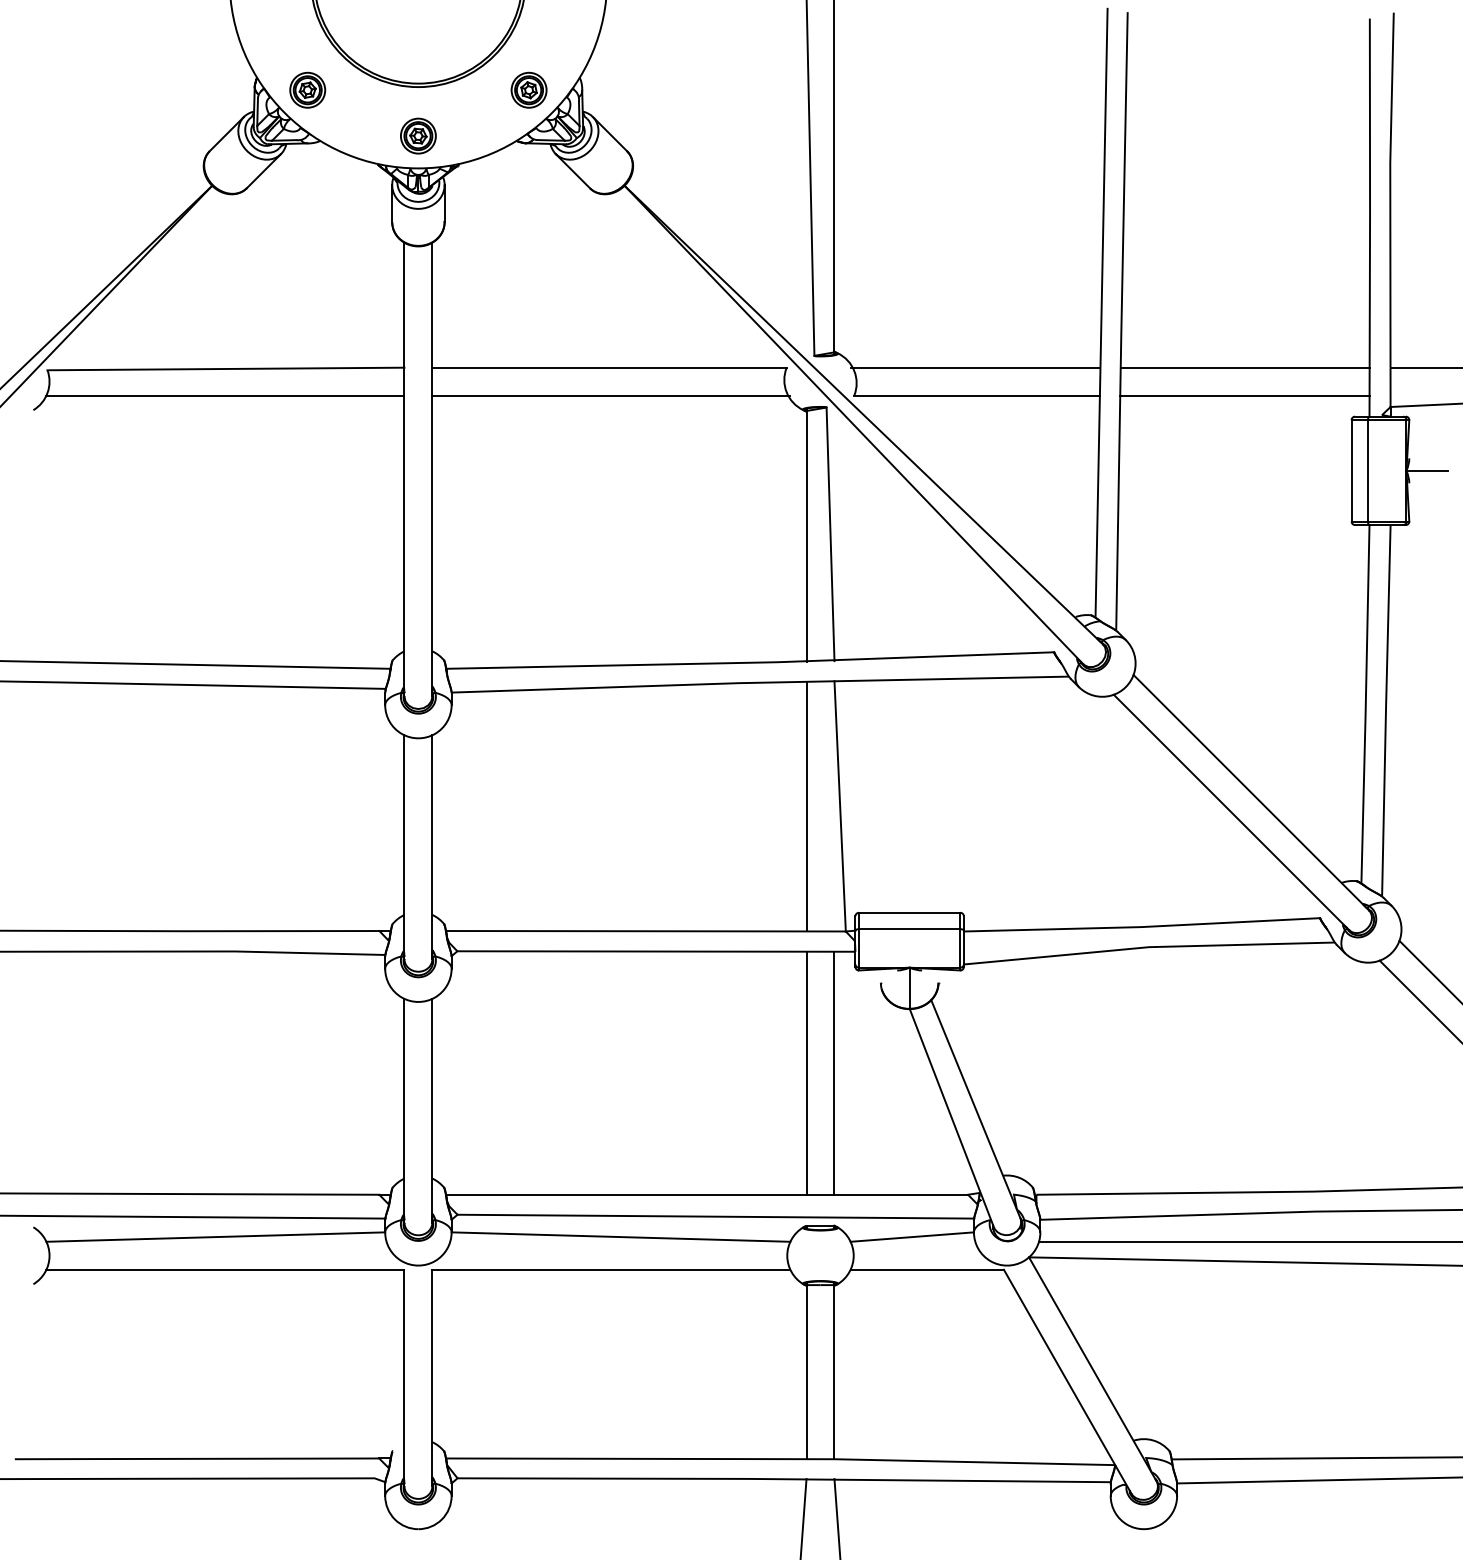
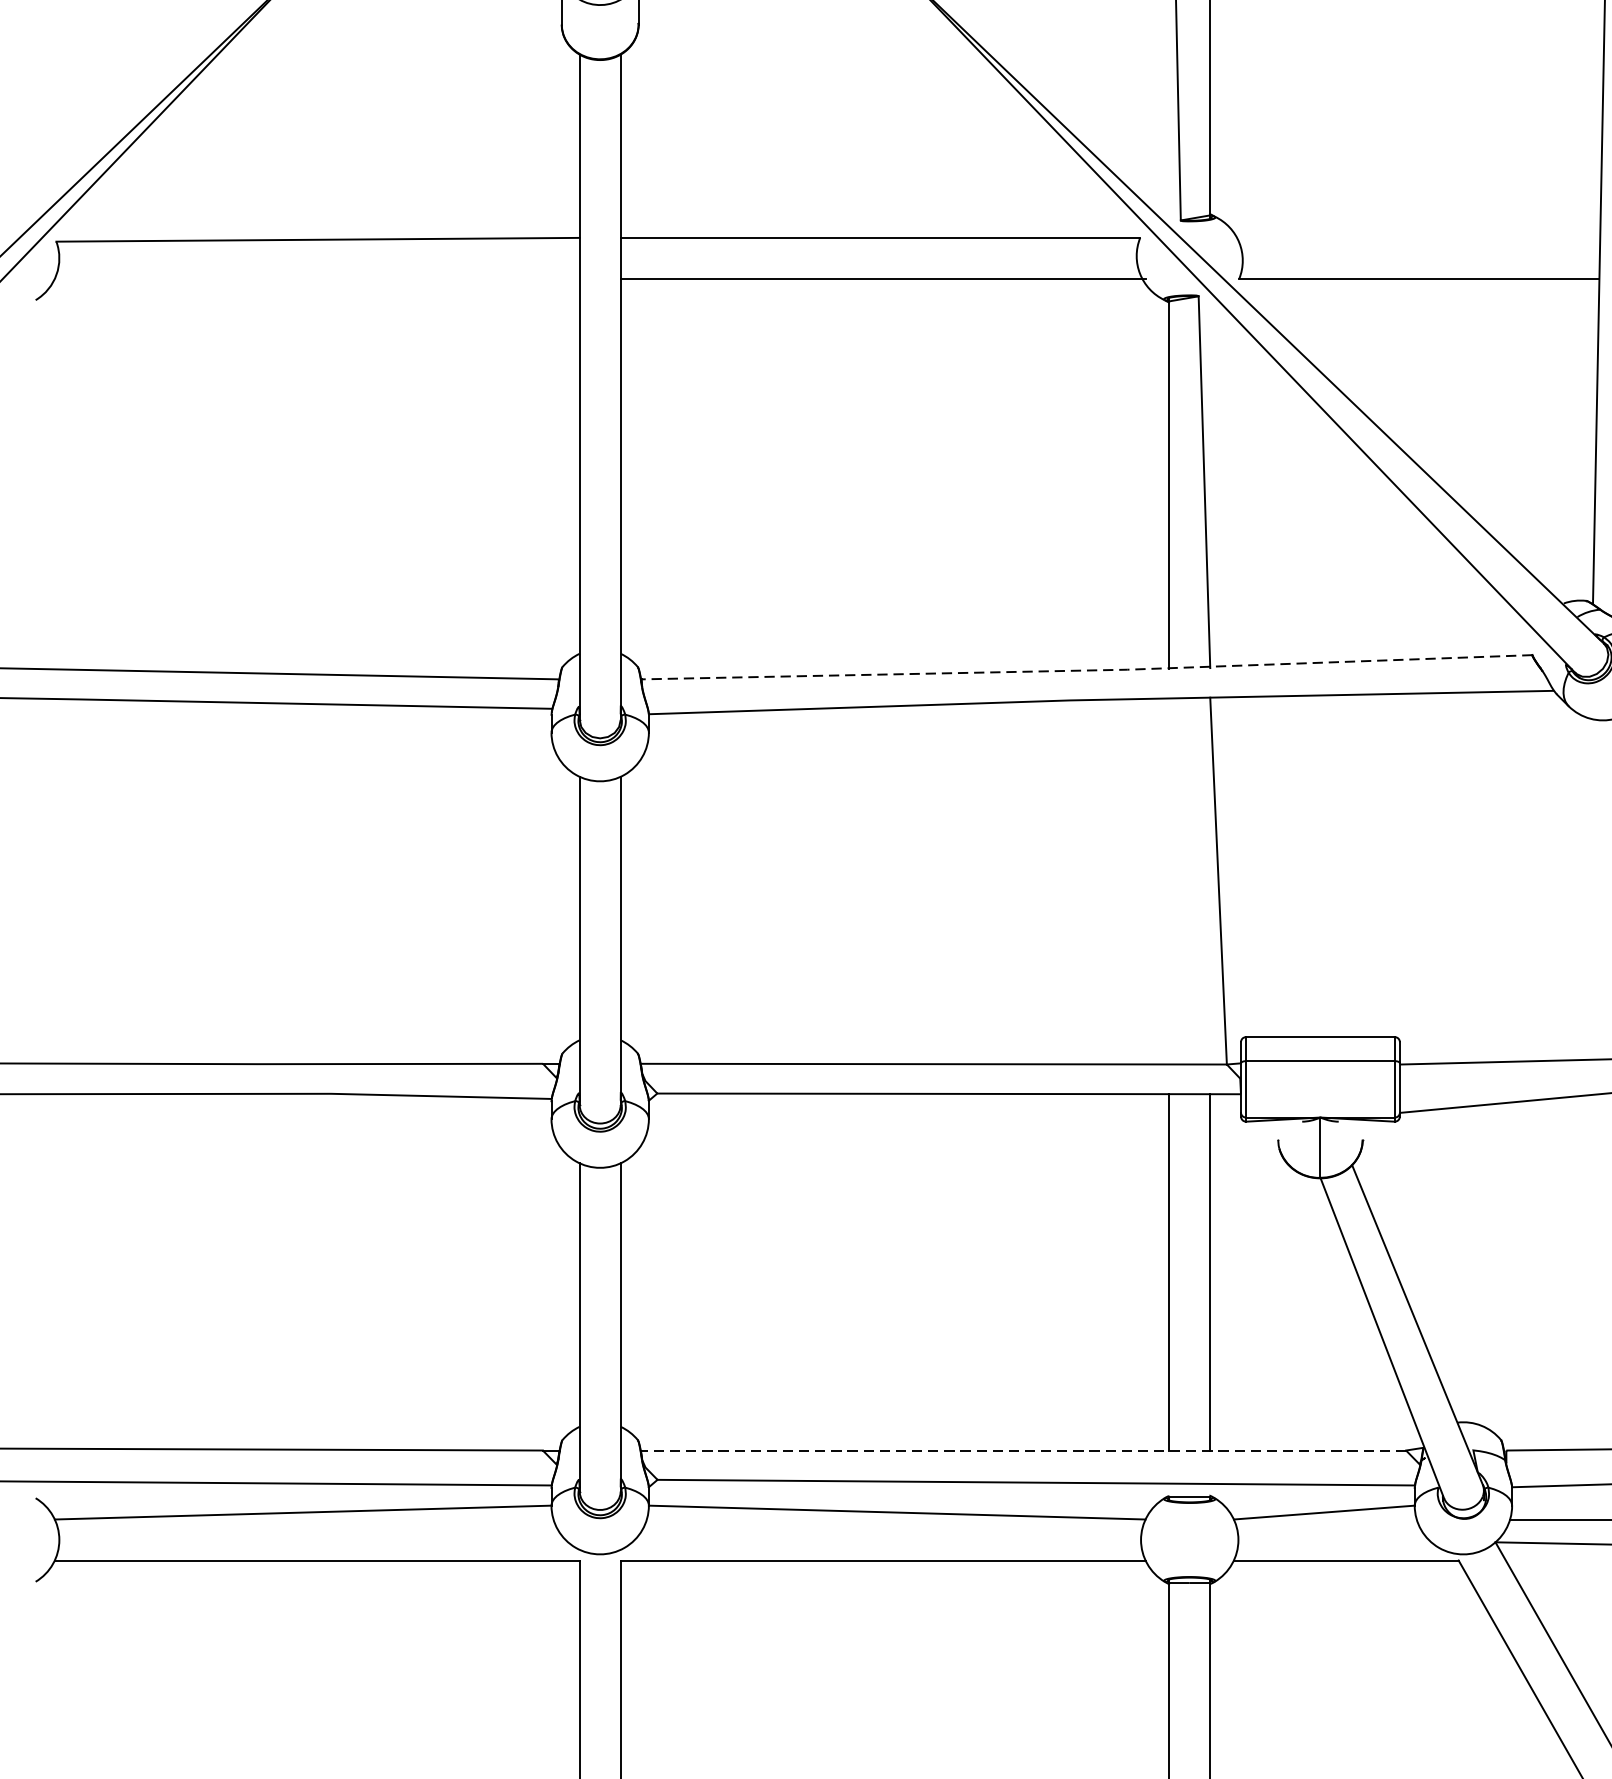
line: (975, 367) -> (1416, 237), removed
line: (225, 395) -> (317, 278), removed
line: (750, 662) -> (1087, 670), solid -> dashed
line: (806, 806) -> (1169, 881), removed
line: (707, 1194) -> (1024, 1450), solid -> dashed

